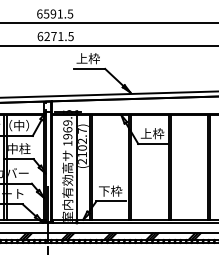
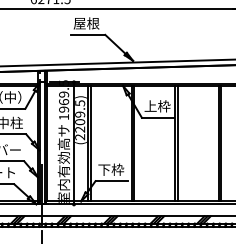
text: (87, 58) -> (85, 23), 上枠 -> 屋根
text: (82, 142) -> (80, 116), (2102.7) -> (2209.5)

